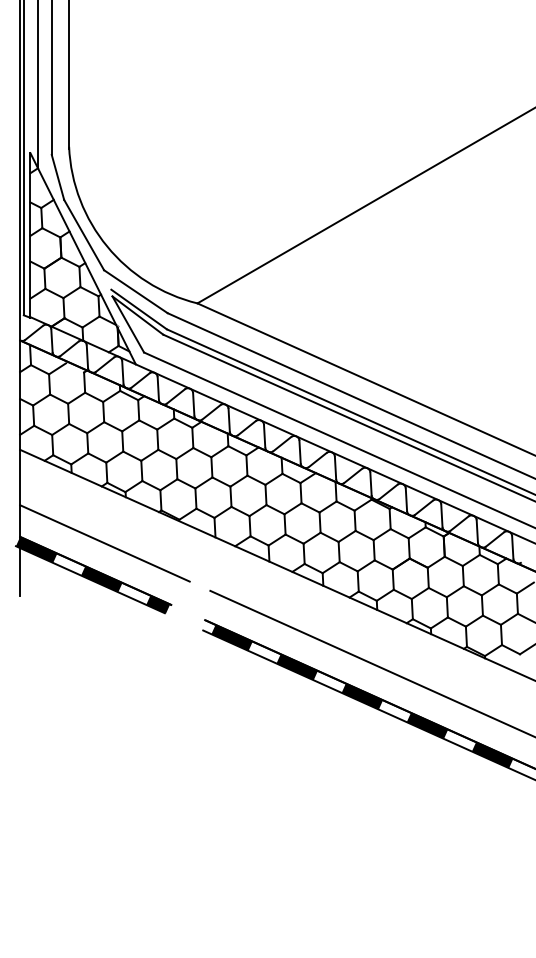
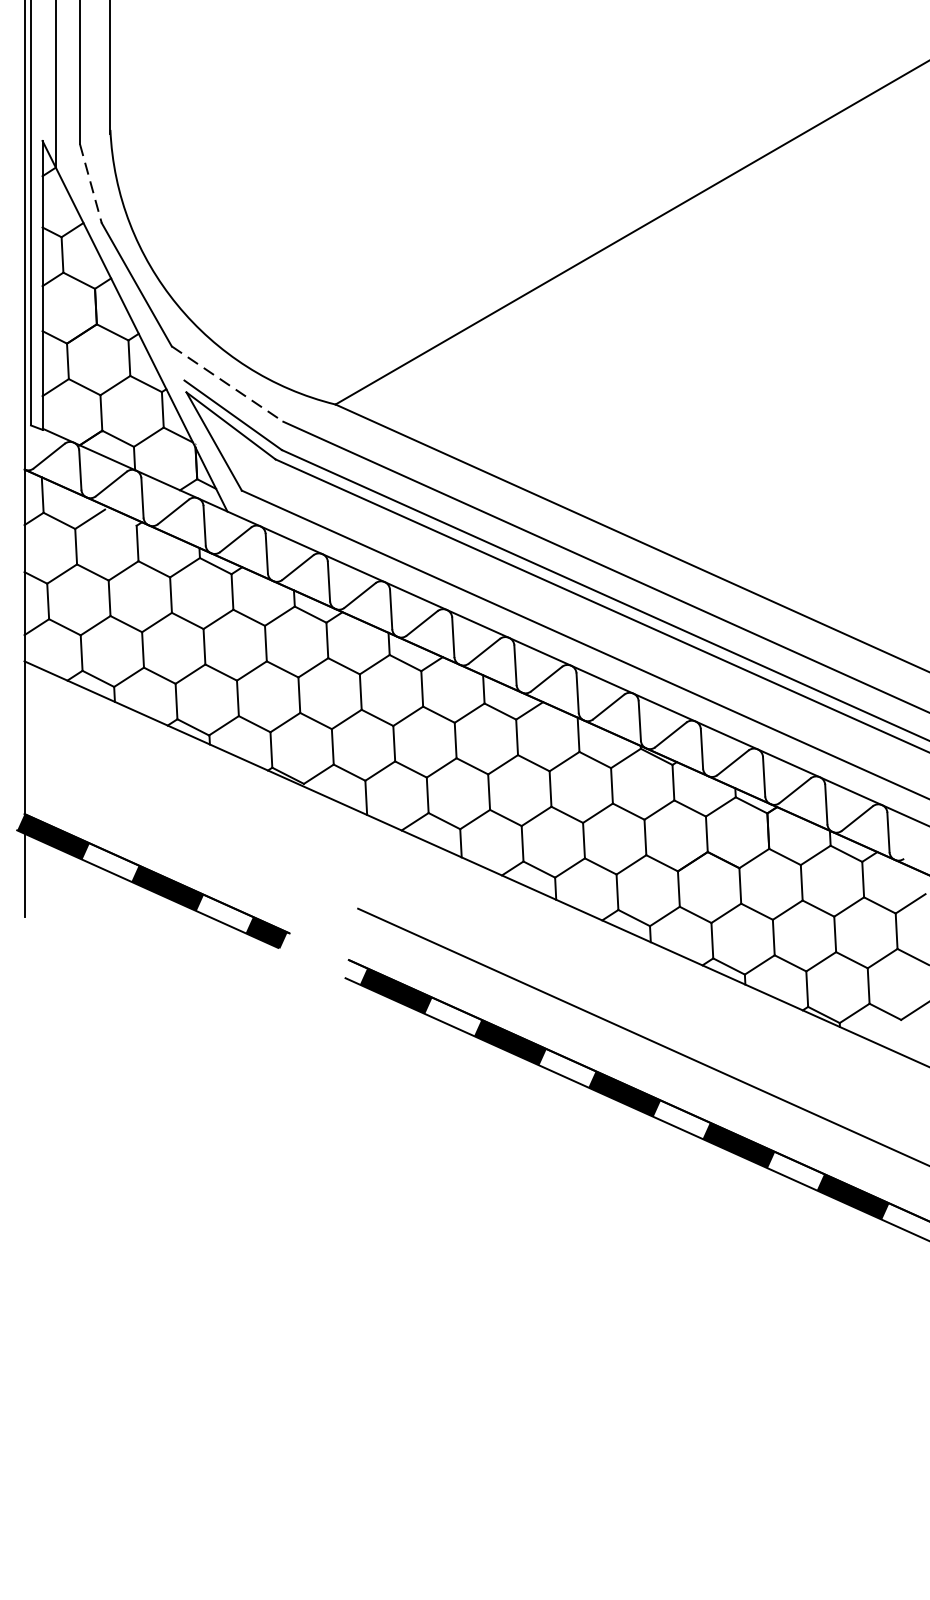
line: (58, 177) -> (91, 183), solid -> dashed
line: (136, 292) -> (228, 385), solid -> dashed
line: (104, 543) -> (172, 825), removed

